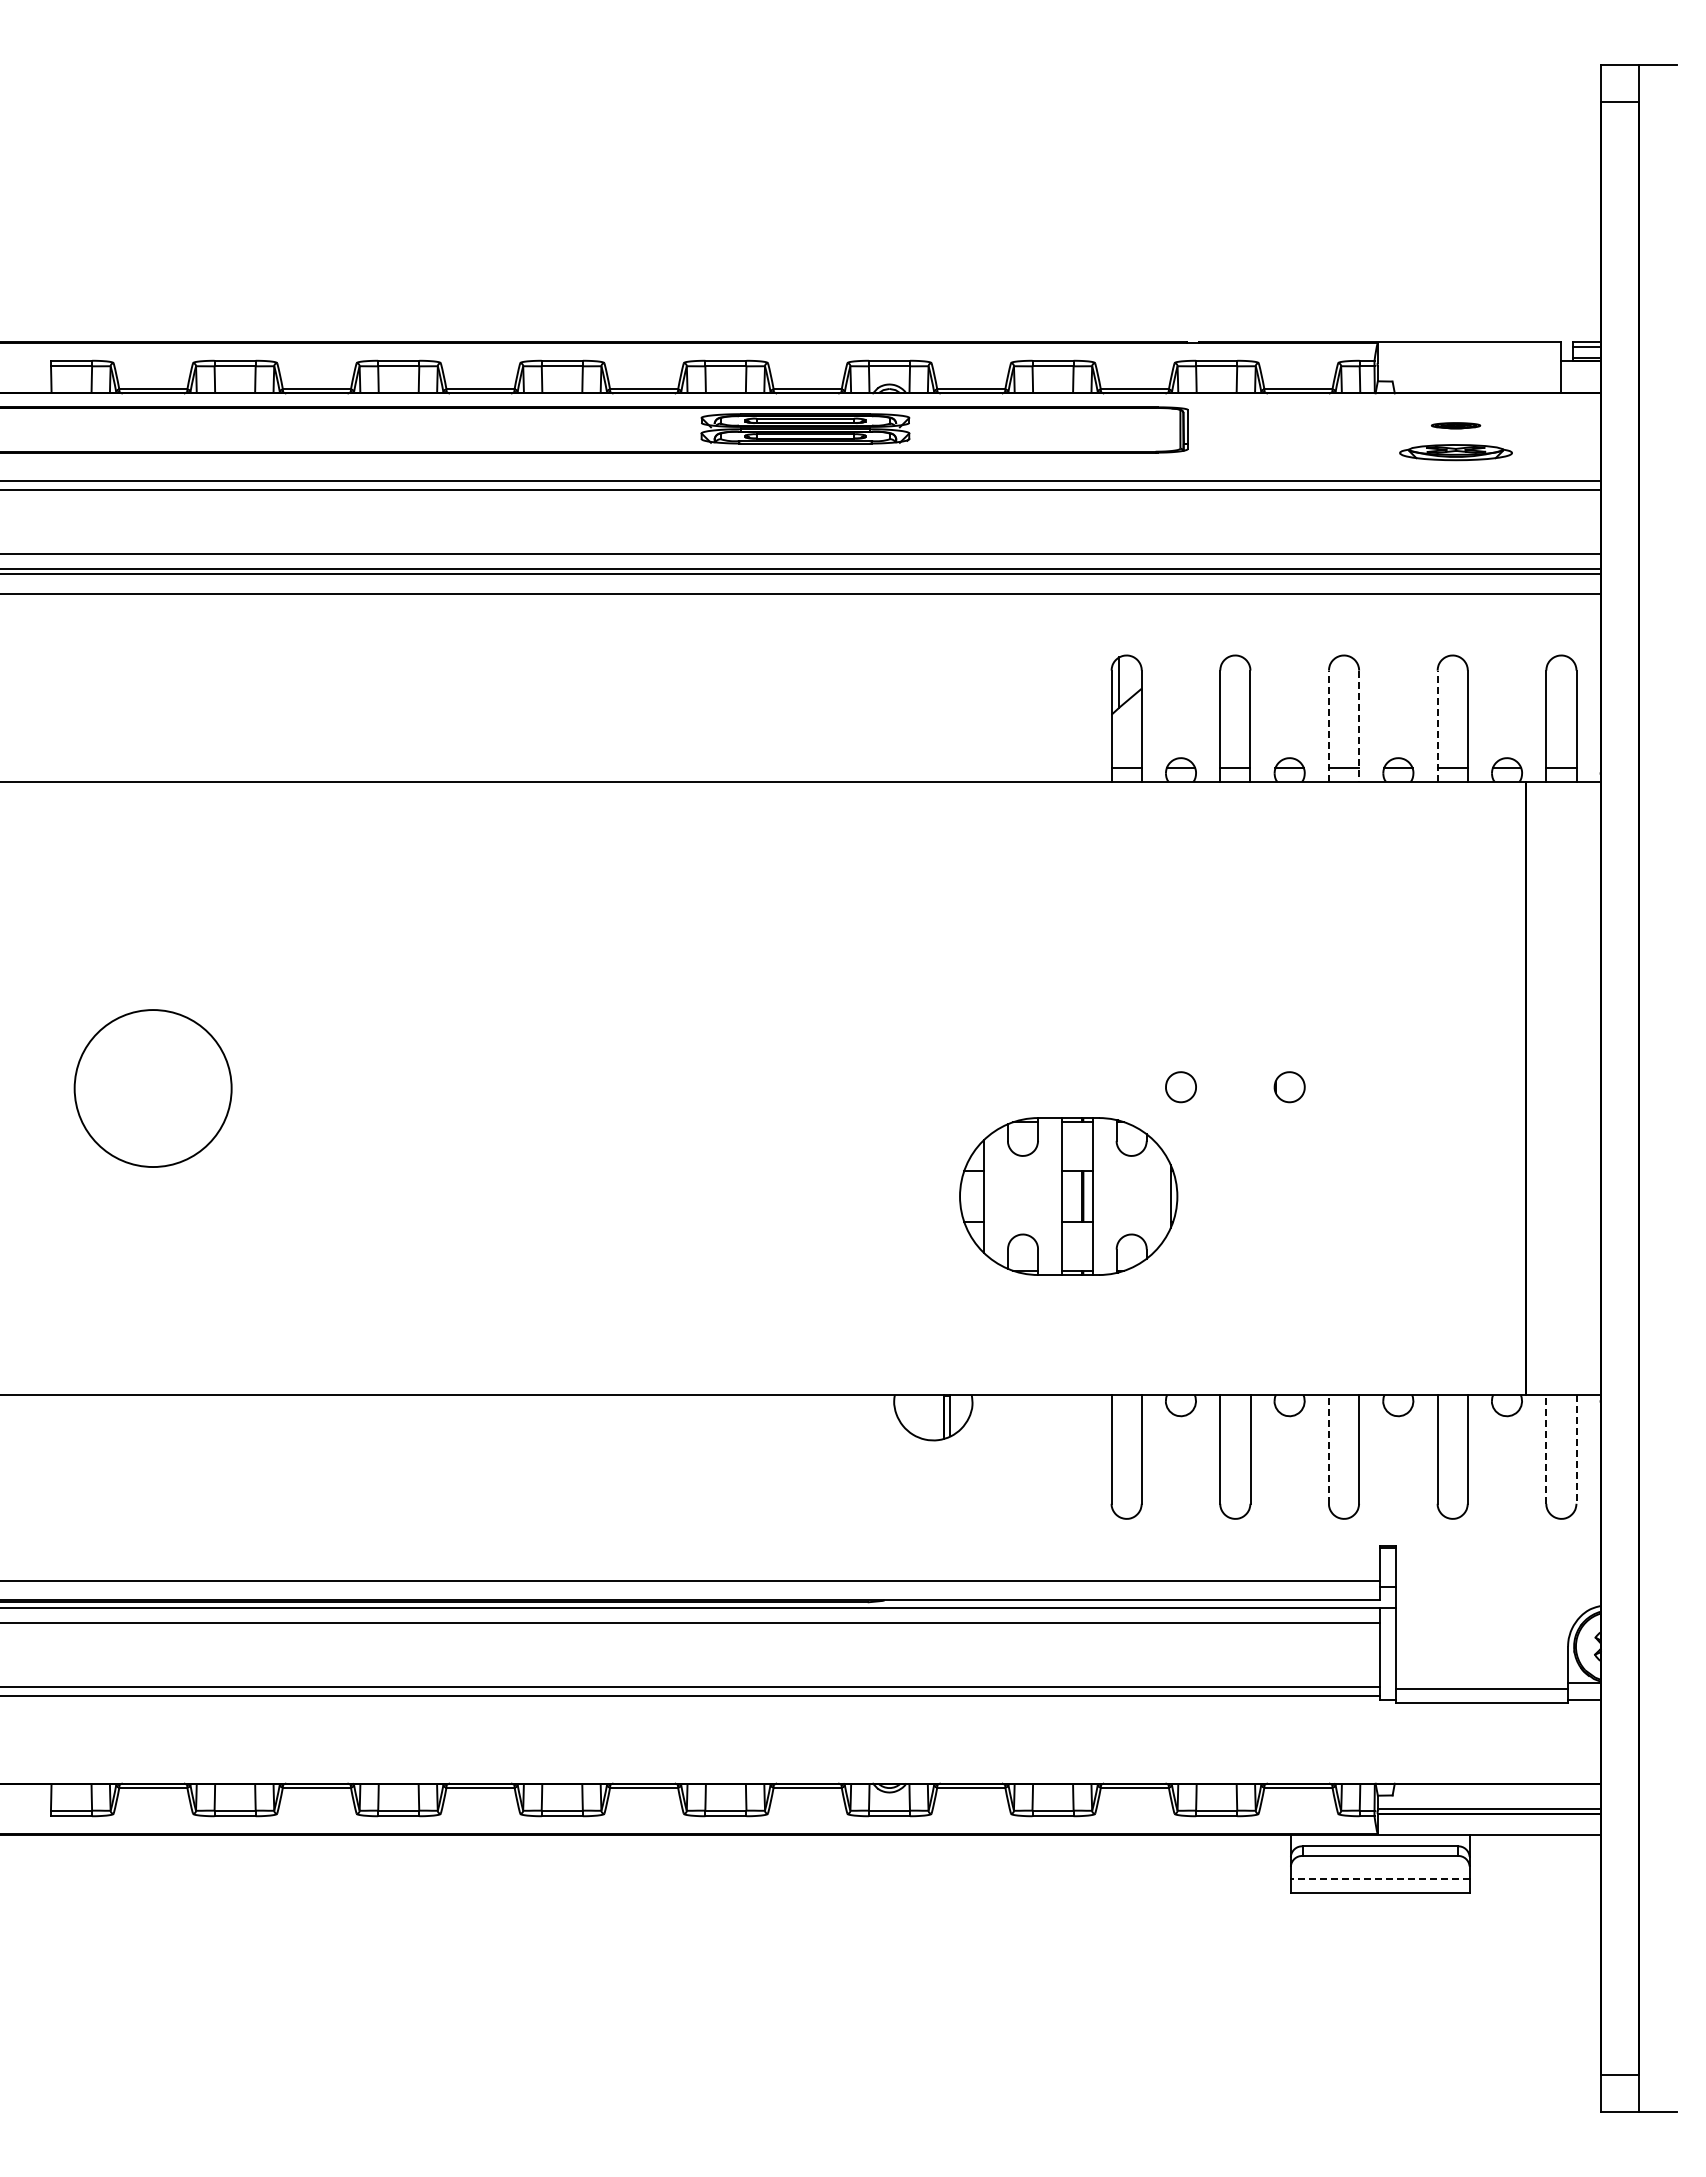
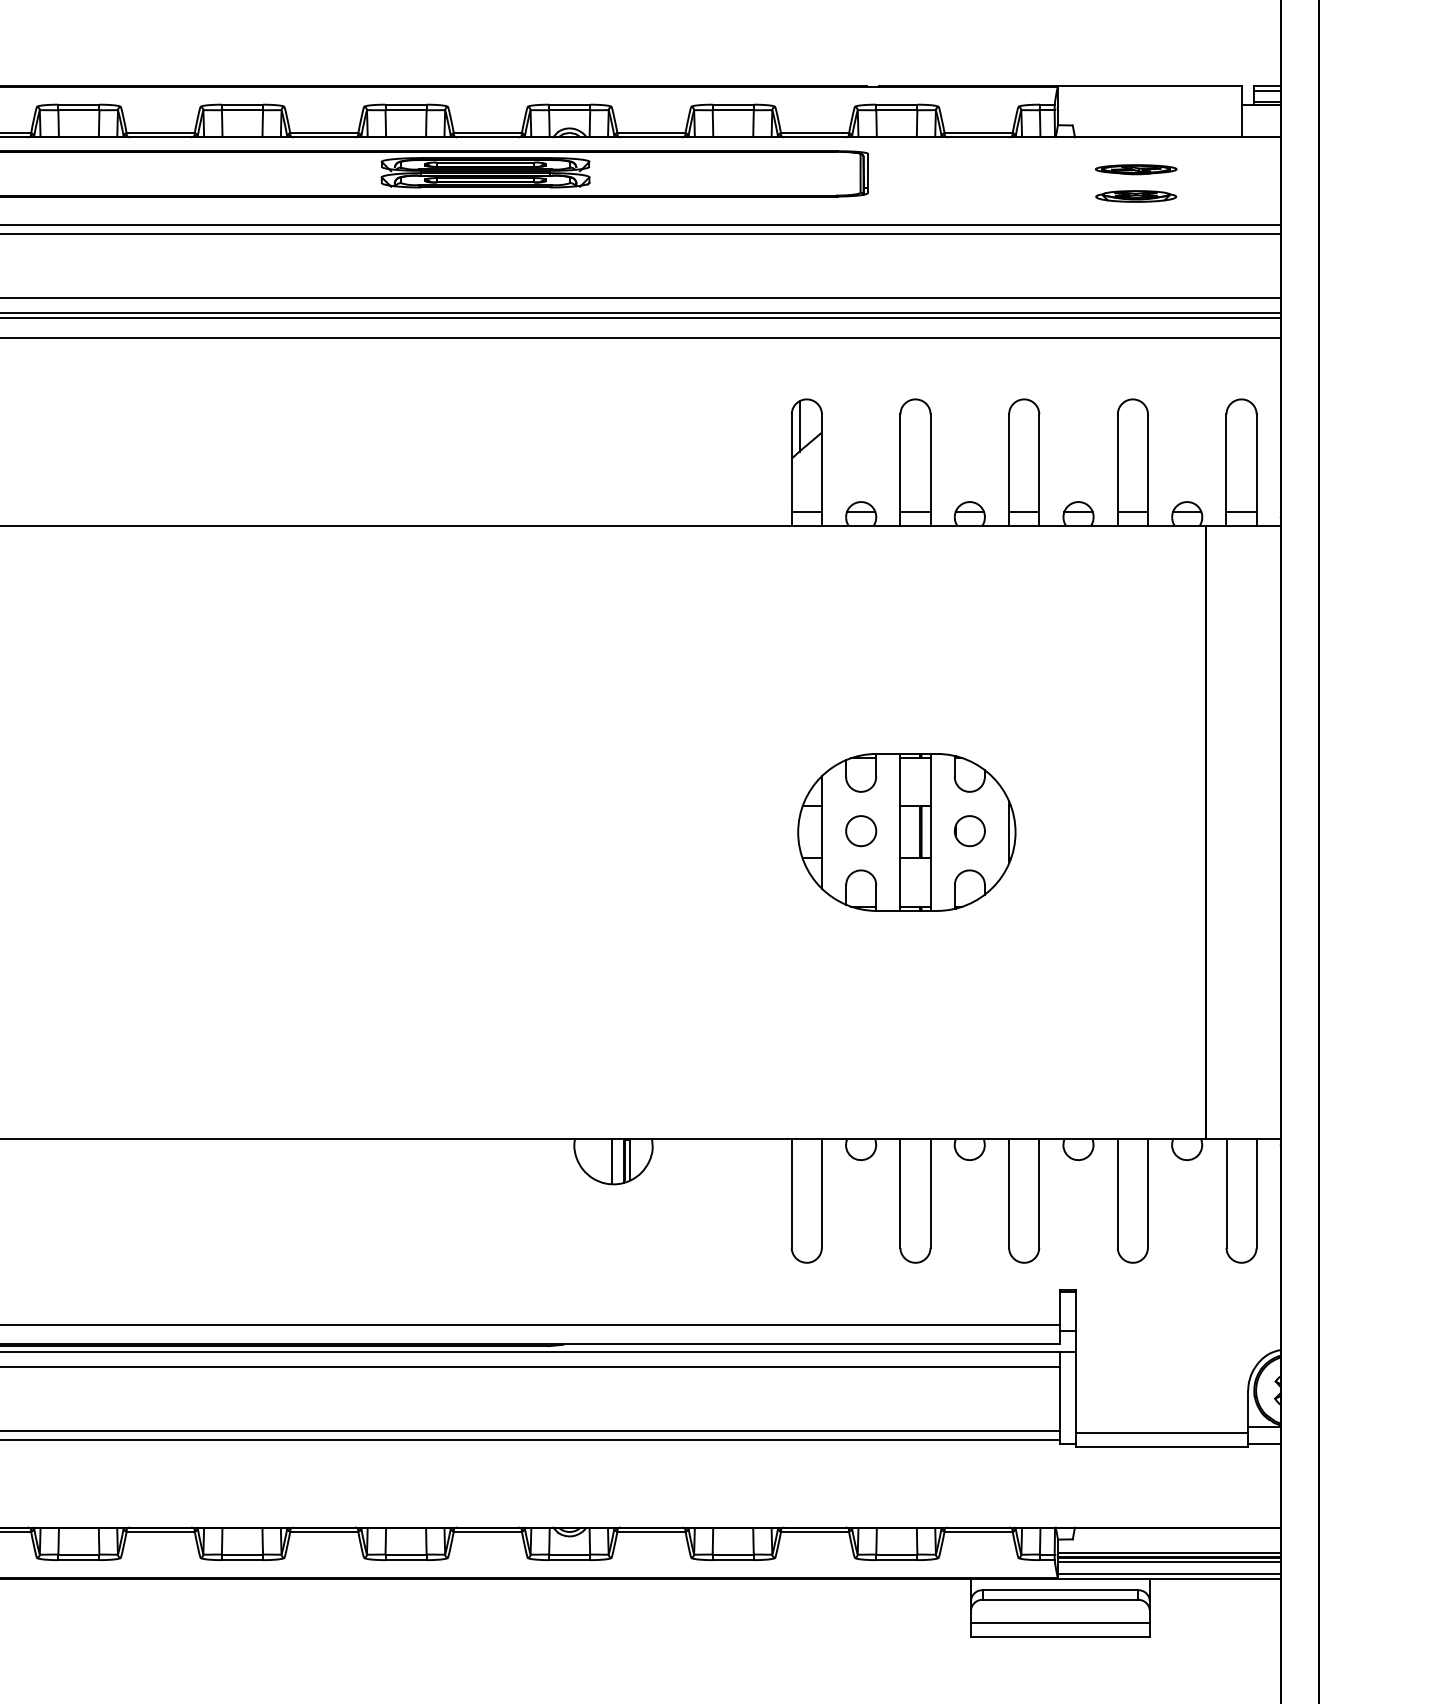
part: (1455, 425) -> (1135, 169), size x1.67
part: (1455, 452) -> (1135, 196), size x0.71
line: (1328, 726) -> (1008, 470), dashed -> solid
line: (1359, 726) -> (1039, 470), dashed -> solid
line: (1437, 726) -> (1117, 470), dashed -> solid
part: (1068, 1196) -> (906, 832), moved
line: (932, 1417) -> (612, 1161), added
line: (1328, 1449) -> (1008, 1193), dashed -> solid
line: (1546, 1449) -> (1226, 1193), dashed -> solid
line: (1576, 1450) -> (1256, 1194), dashed -> solid
line: (1488, 1818) -> (1168, 1562), added
line: (1488, 1830) -> (1168, 1574), added
line: (1379, 1878) -> (1059, 1622), dashed -> solid

